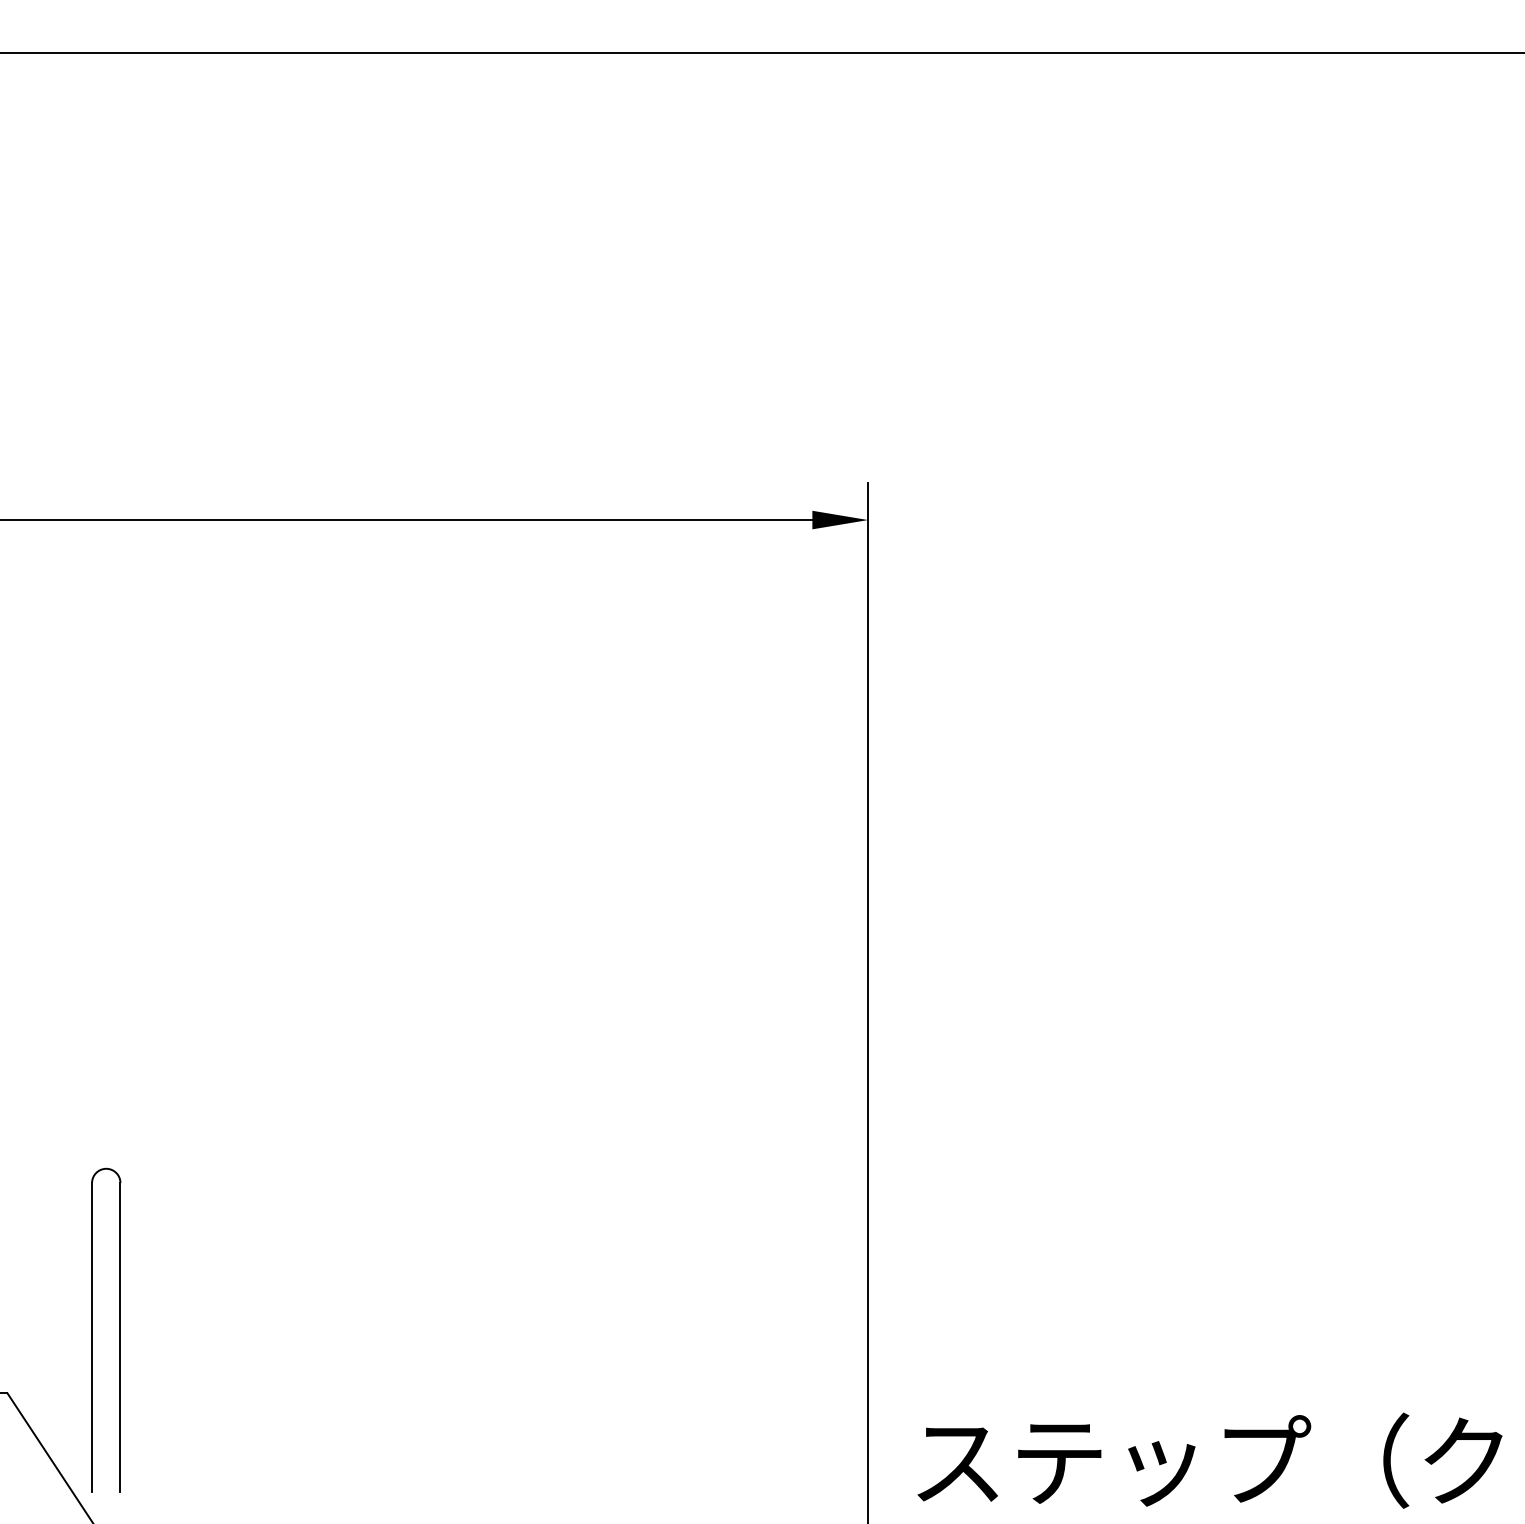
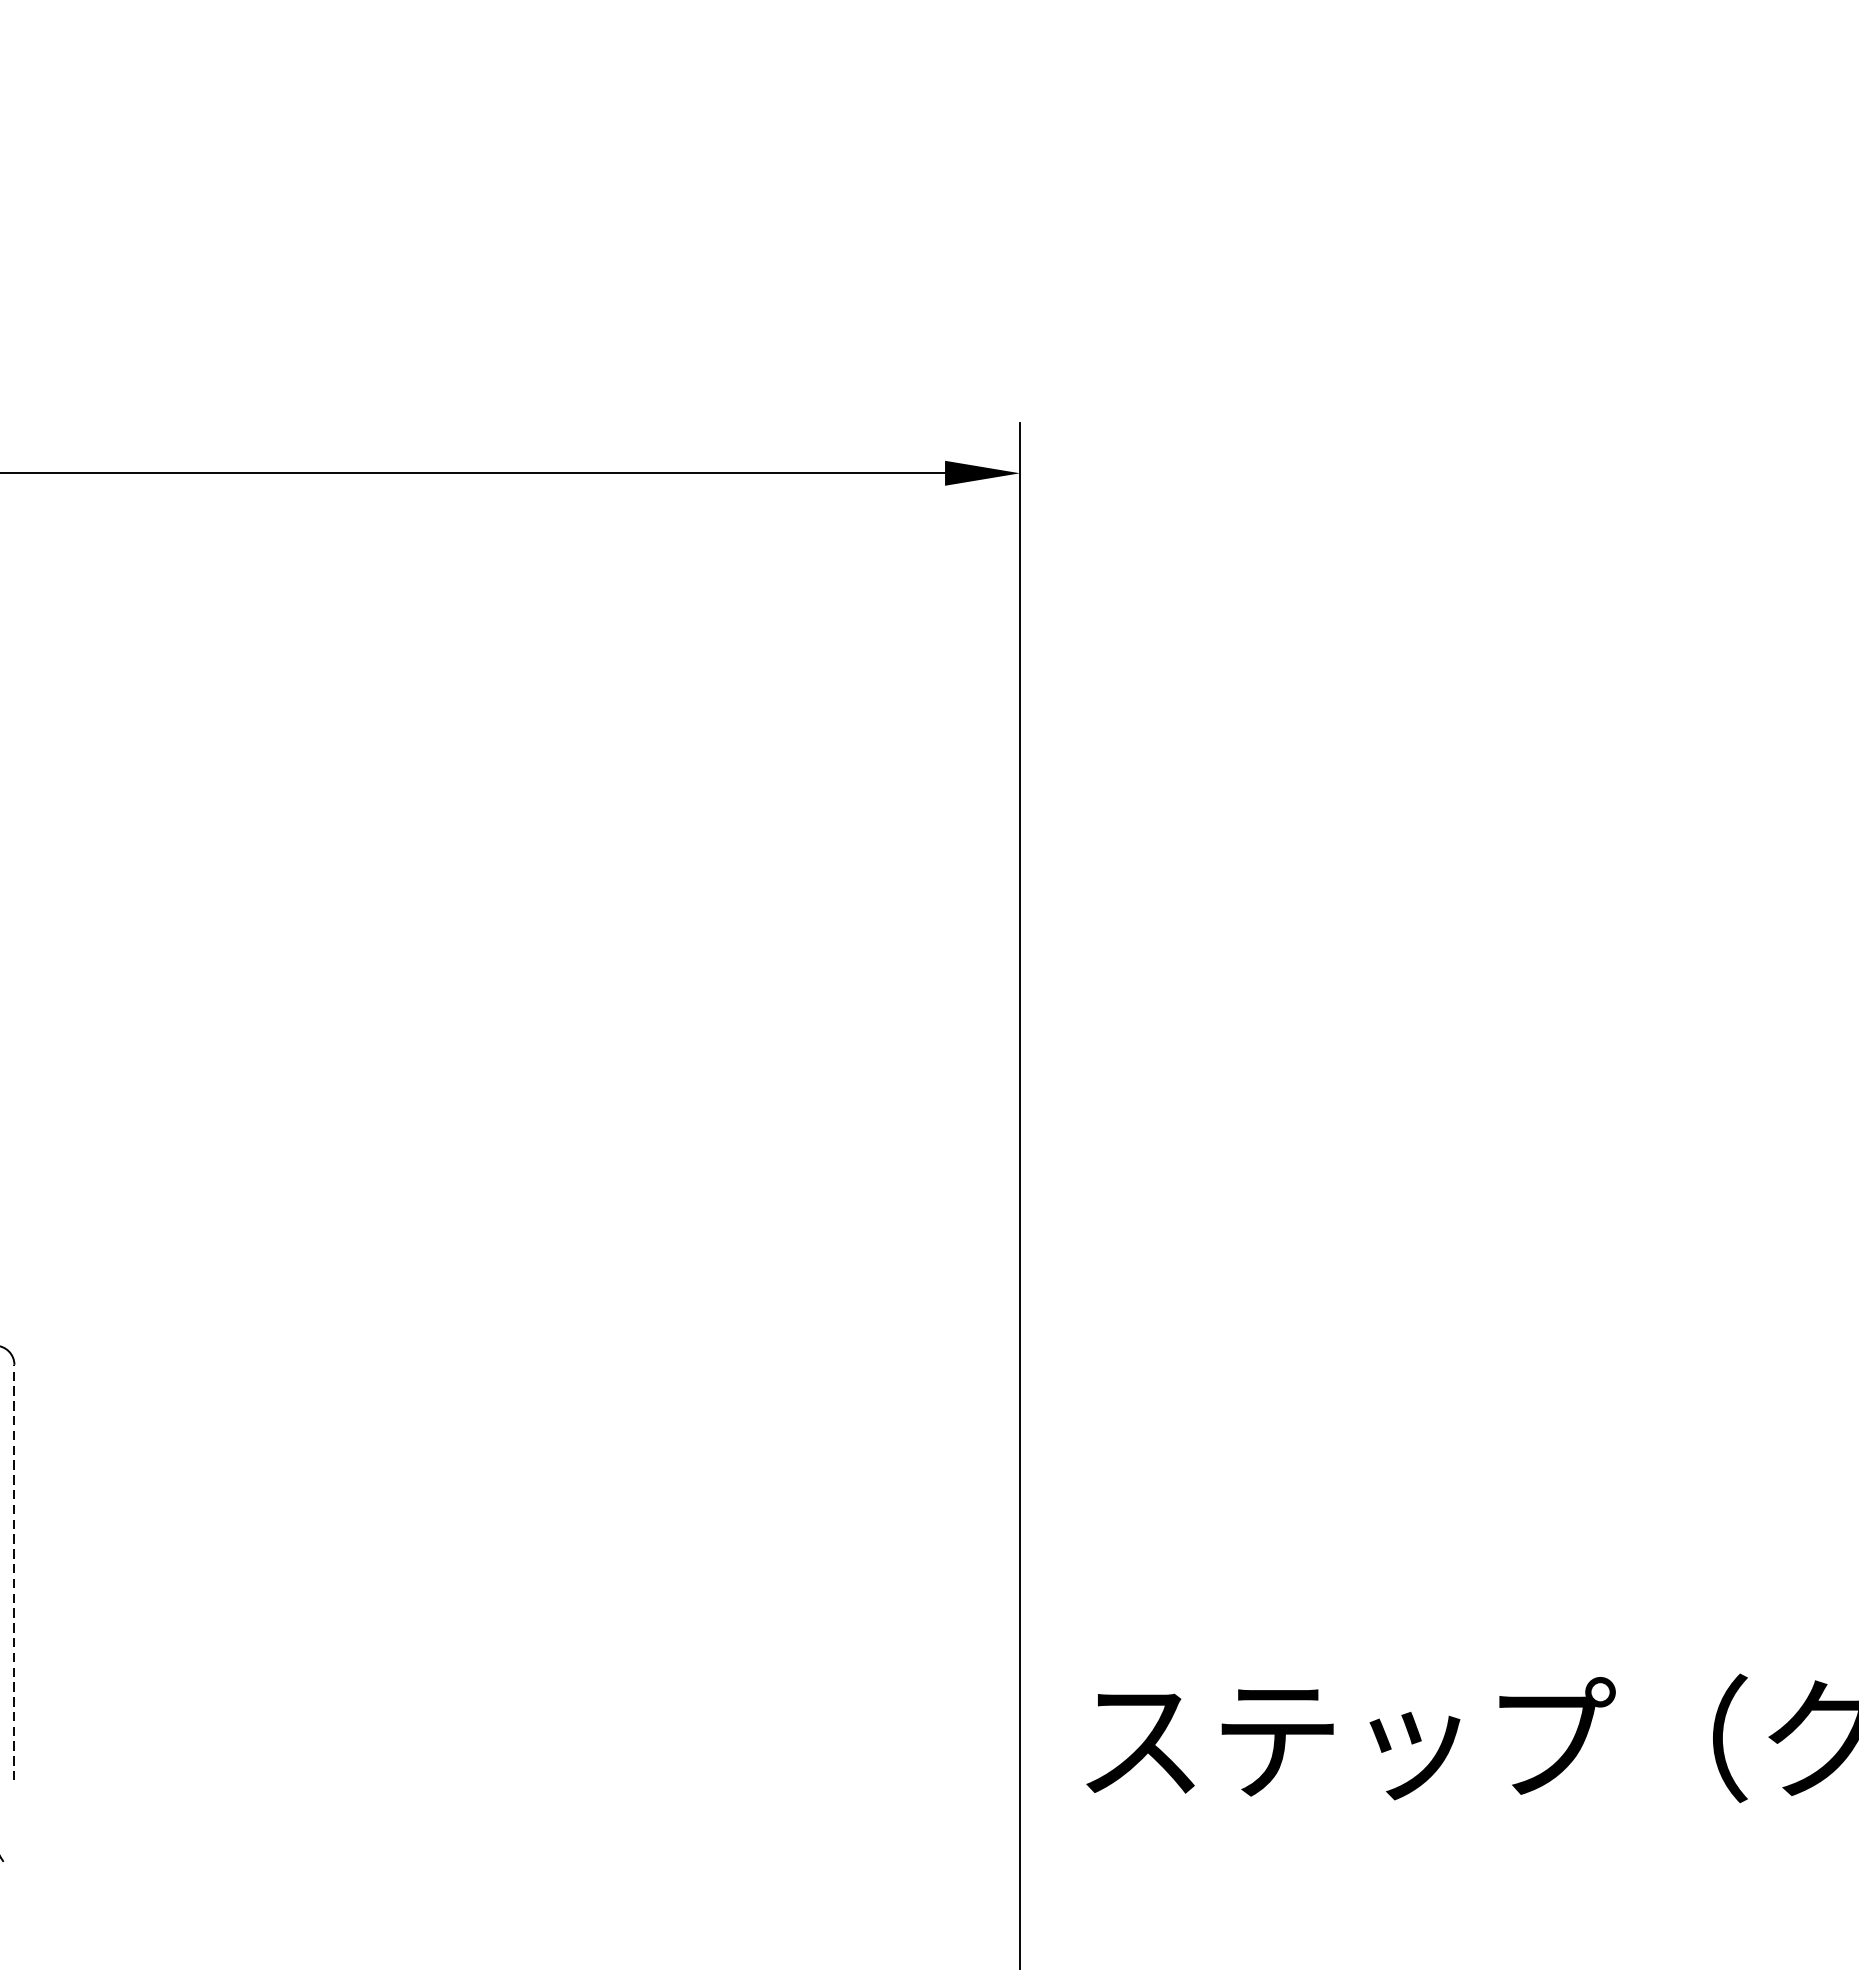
line: (120, 1337) -> (14, 1572), solid -> dashed

